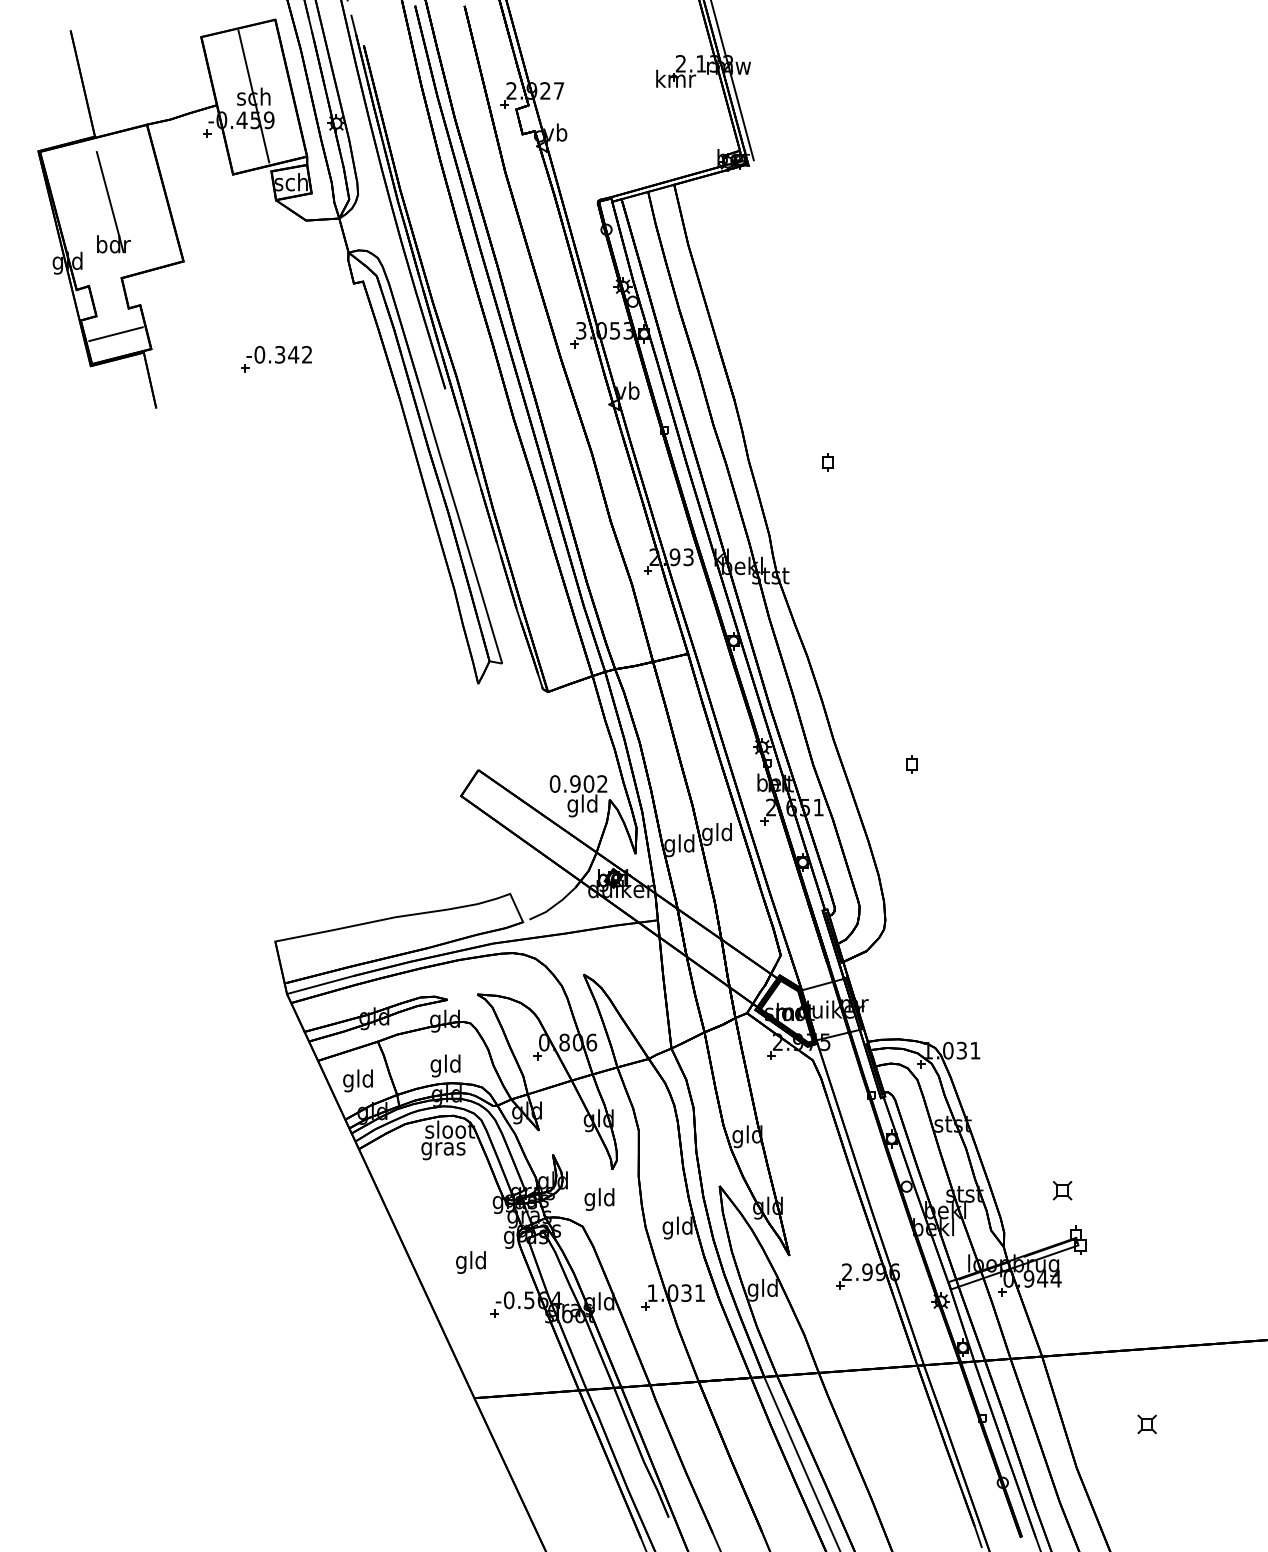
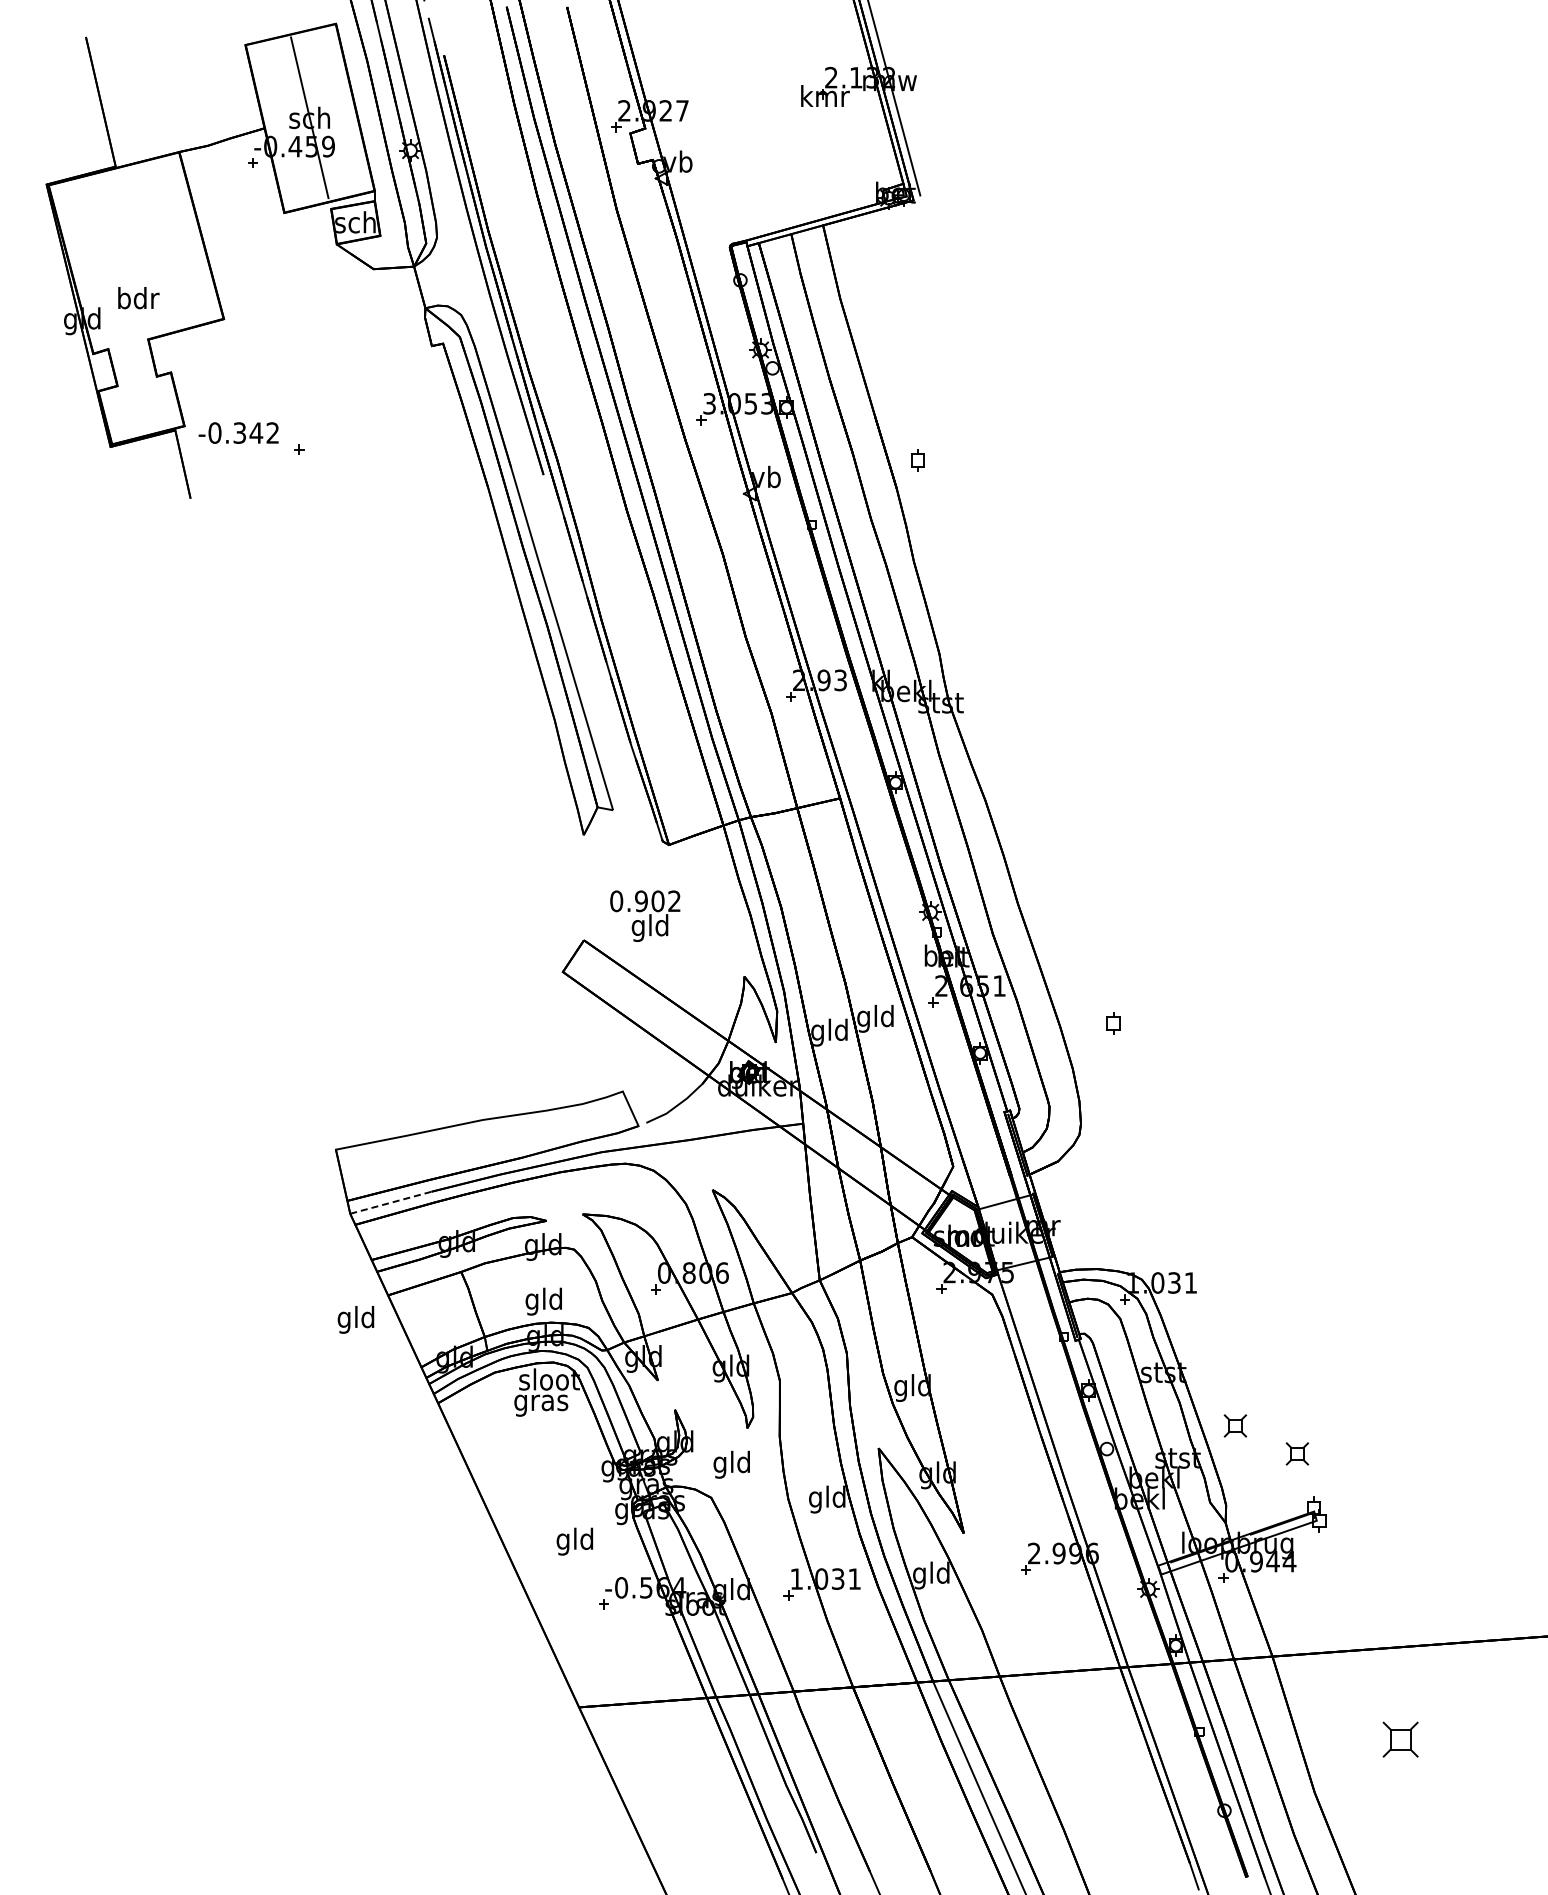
line: (110, 202) -> (134, 246), removed
line: (116, 333) -> (141, 407), removed
text: (279, 354) -> (238, 432), moved
part: (827, 462) -> (917, 460), moved
part: (911, 764) -> (1113, 1023), moved
text: (578, 795) -> (645, 915), moved
line: (320, 984) -> (391, 1202), solid -> dashed
text: (357, 1080) -> (355, 1319), moved
part: (1011, 1167) -> (1235, 1425), added
part: (1146, 1423) -> (1400, 1738), size x1.6

